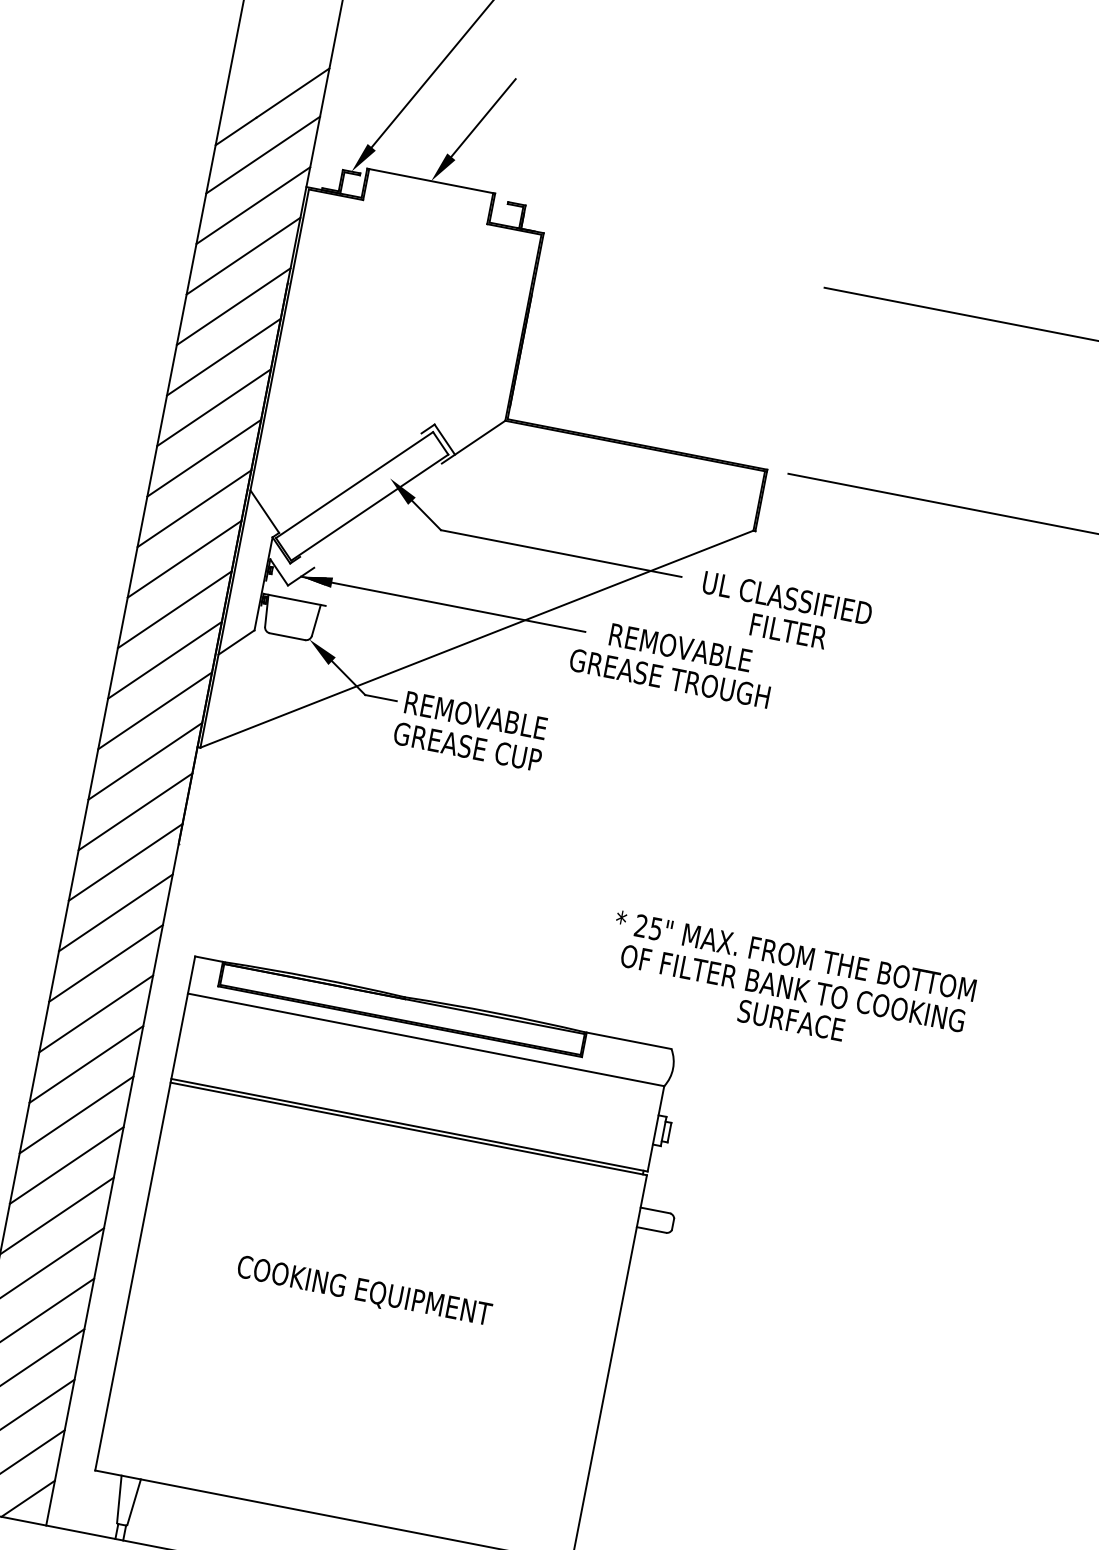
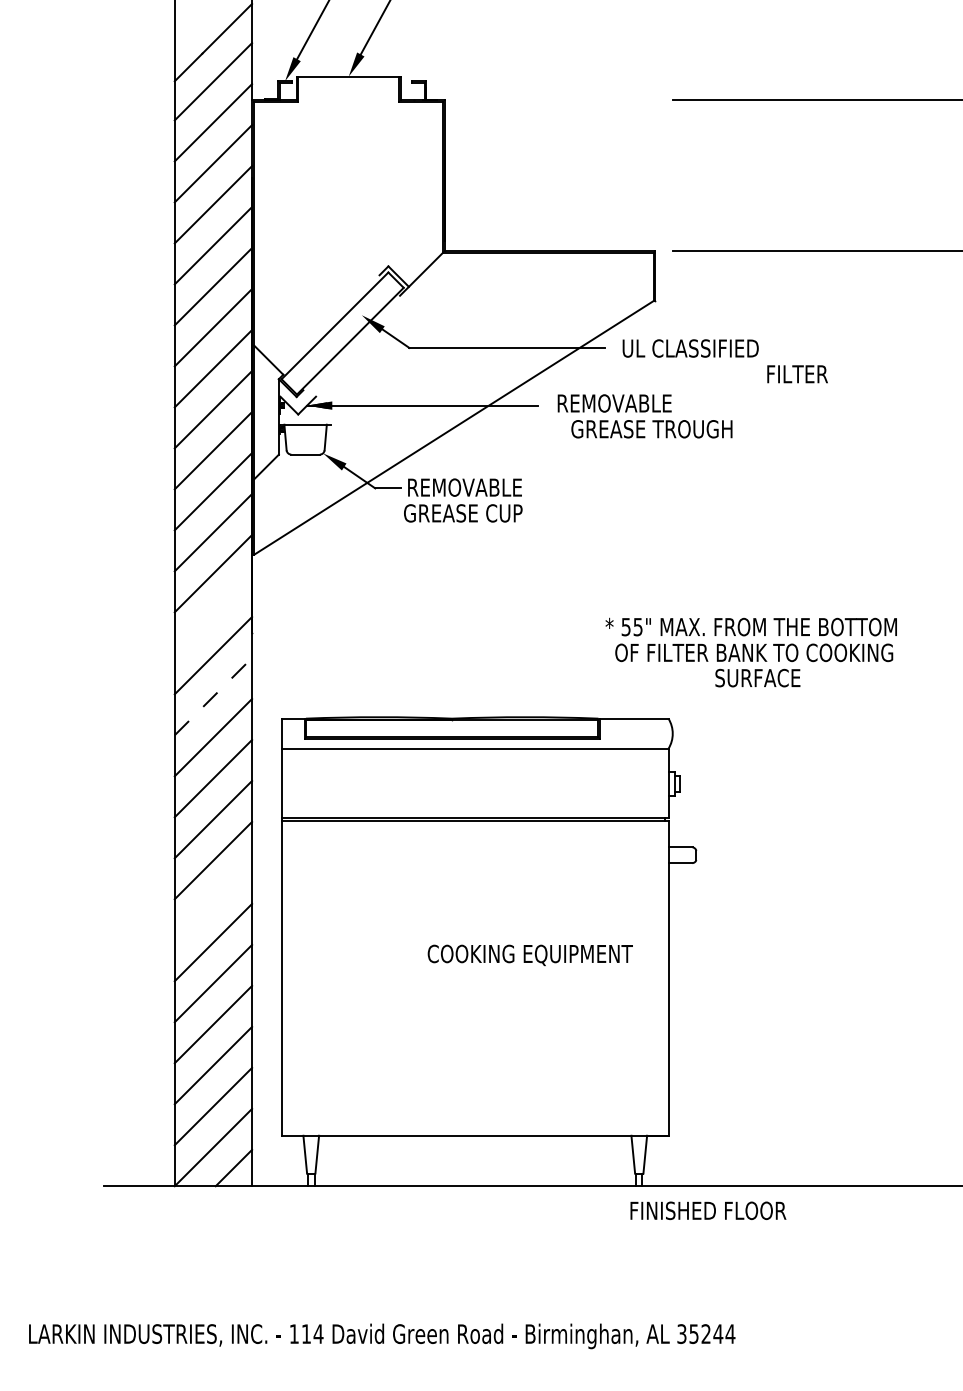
text: (788, 631) -> (797, 374), moved
text: (669, 678) -> (651, 429), moved
line: (135, 811) -> (213, 614), removed
line: (116, 912) -> (213, 696), solid -> dashed
text: (640, 925) -> (625, 626), 25" -> 55"
line: (66, 1165) -> (213, 901), removed
text: (363, 1292) -> (529, 955), moved

